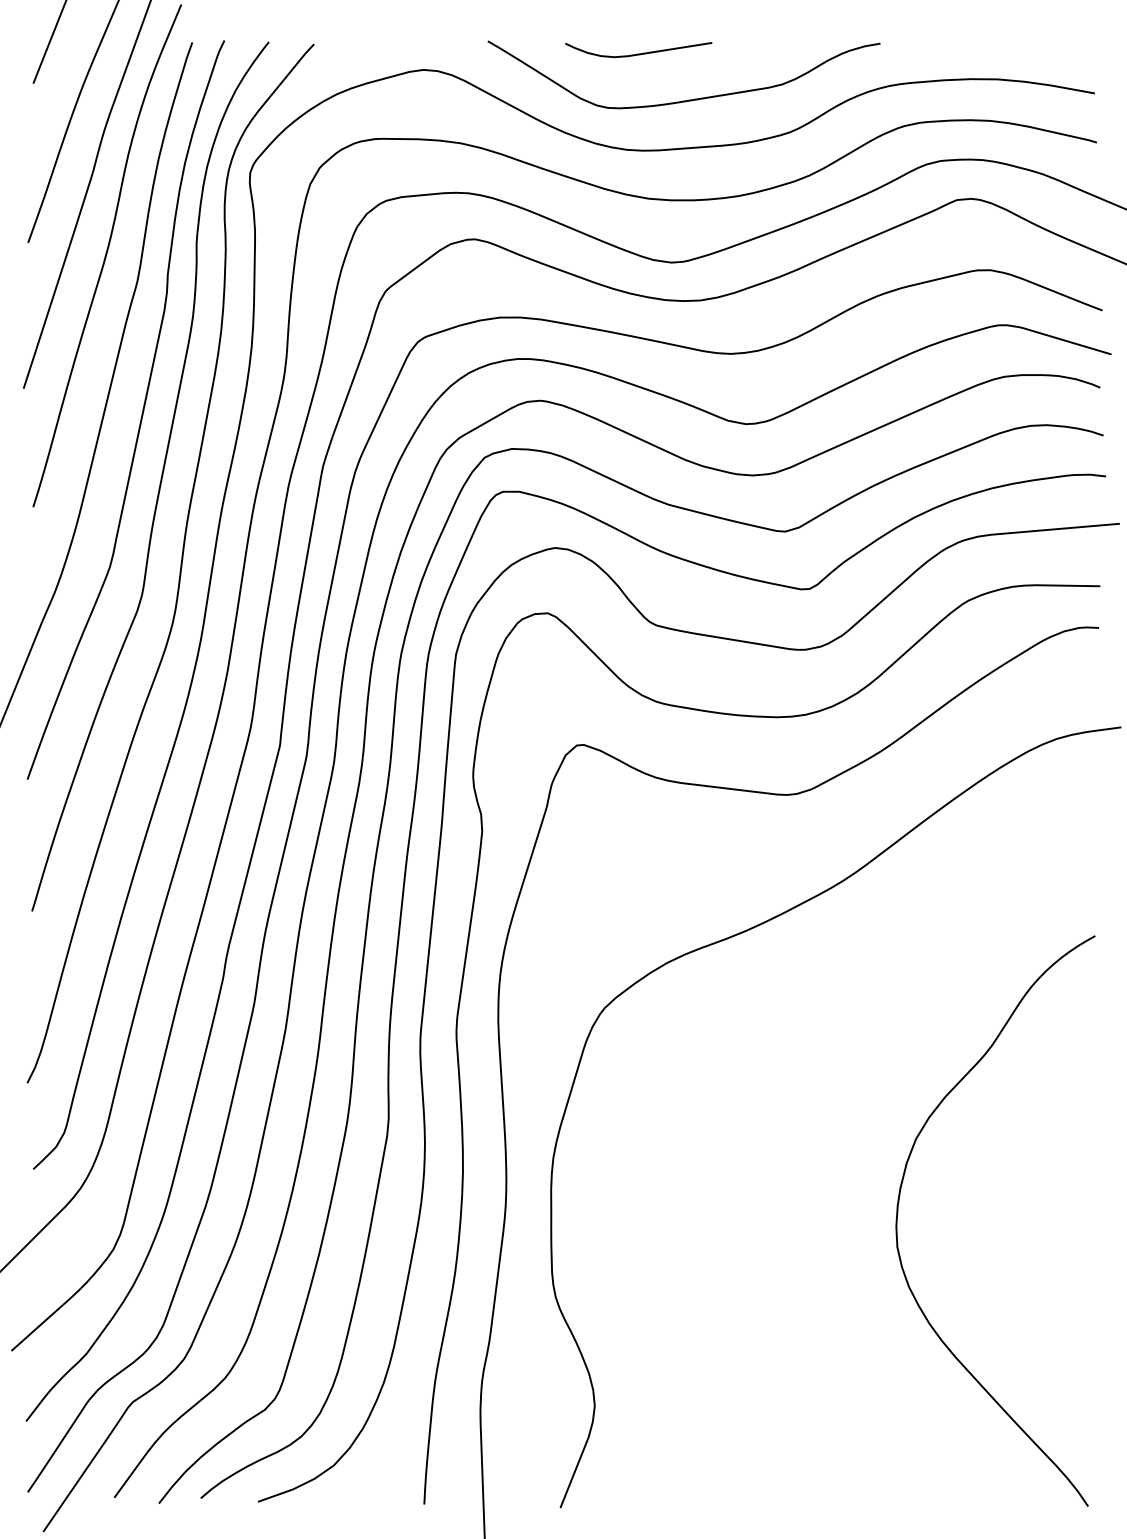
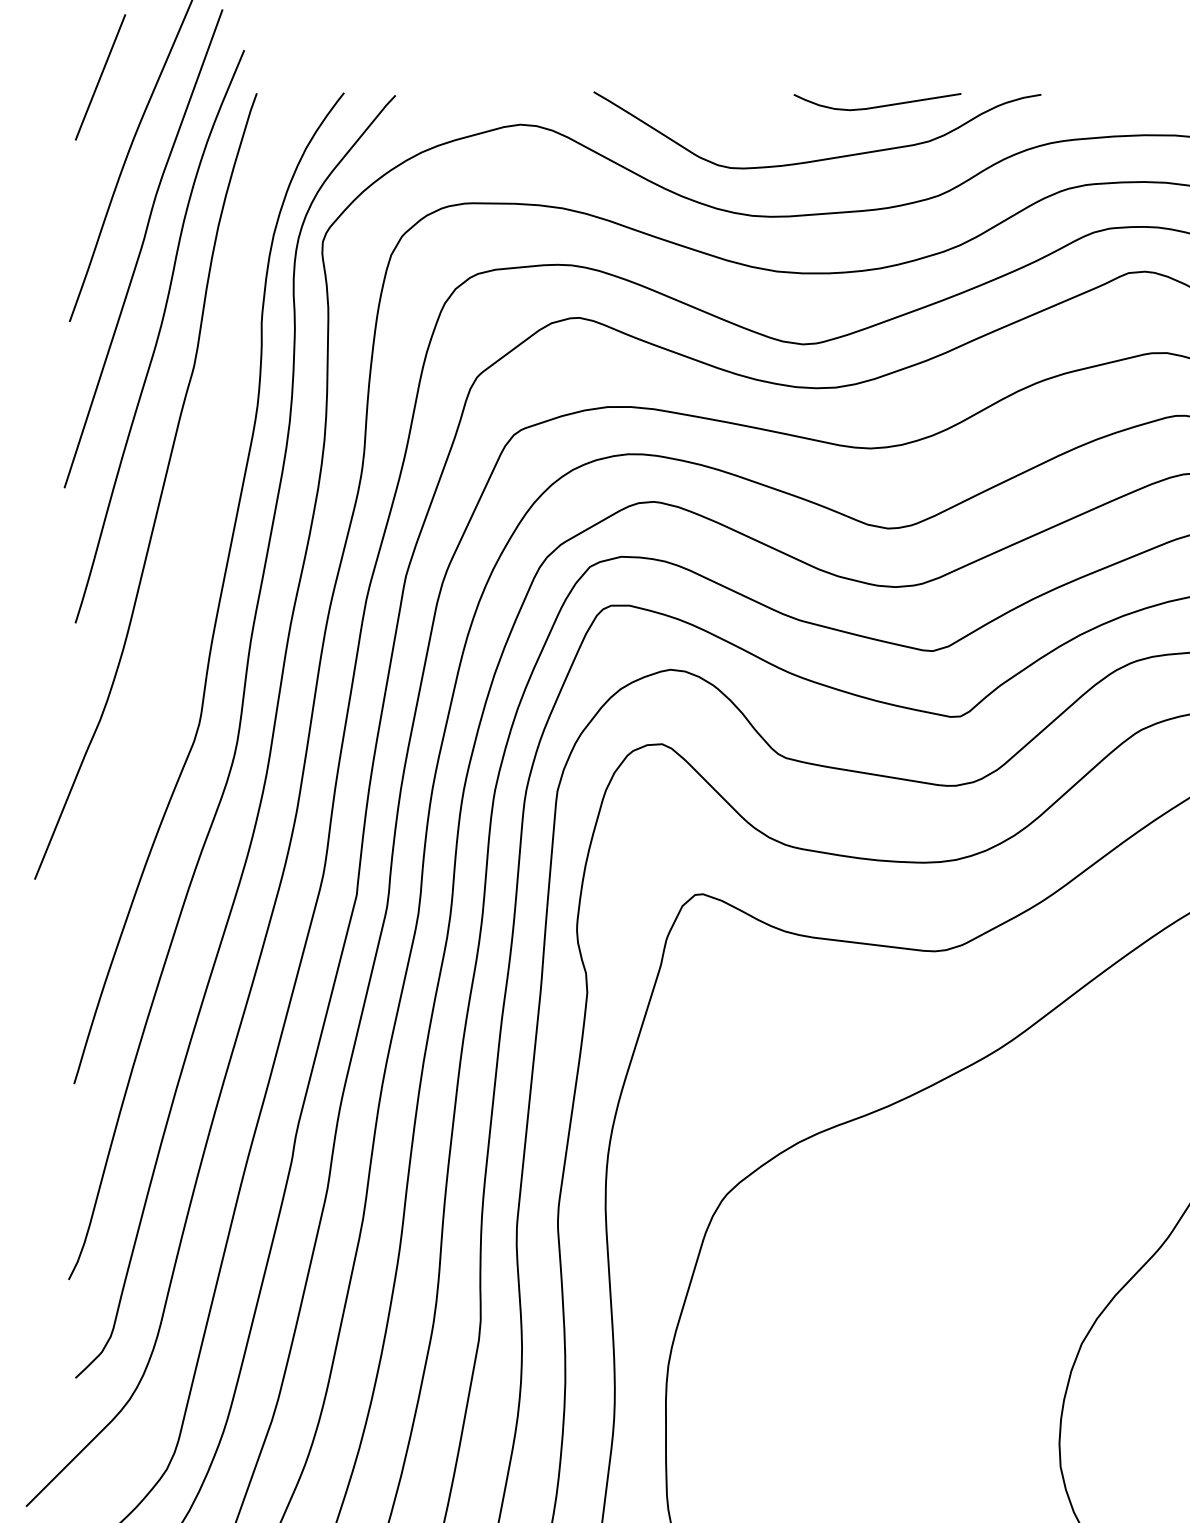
curve: (638, 53) -> (877, 105), moved
curve: (141, 413) -> (198, 516), removed

